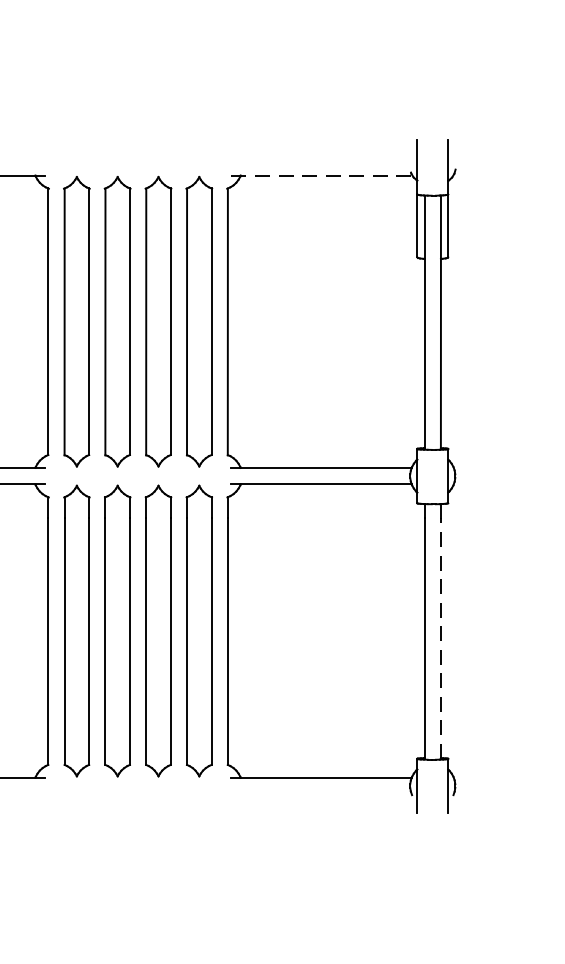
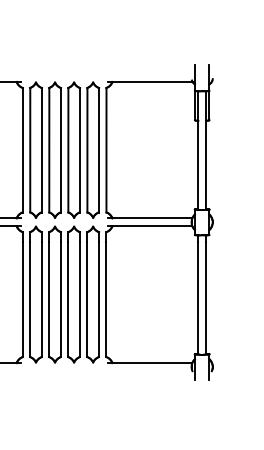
line: (322, 174) -> (150, 81), dashed -> solid
line: (439, 637) -> (205, 297), dashed -> solid

